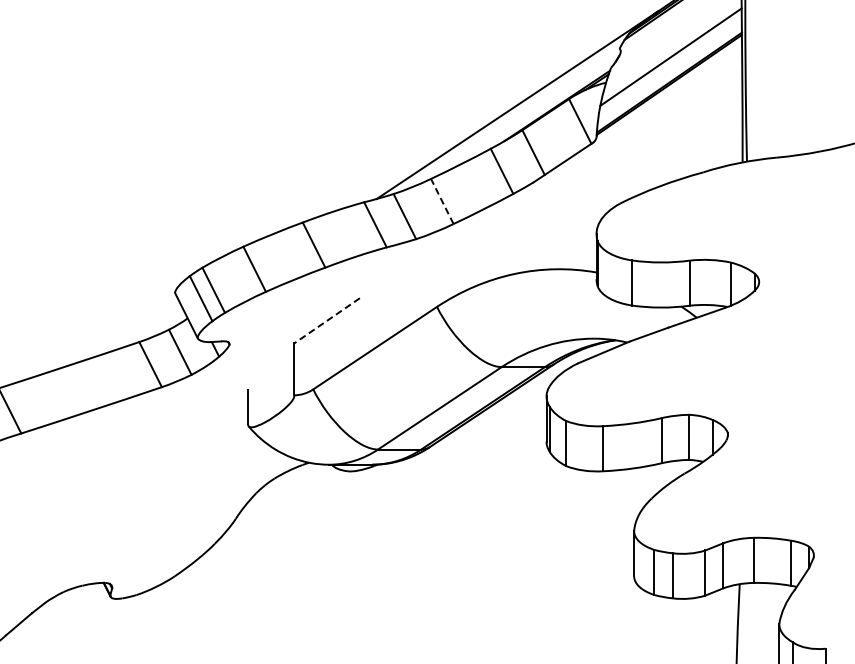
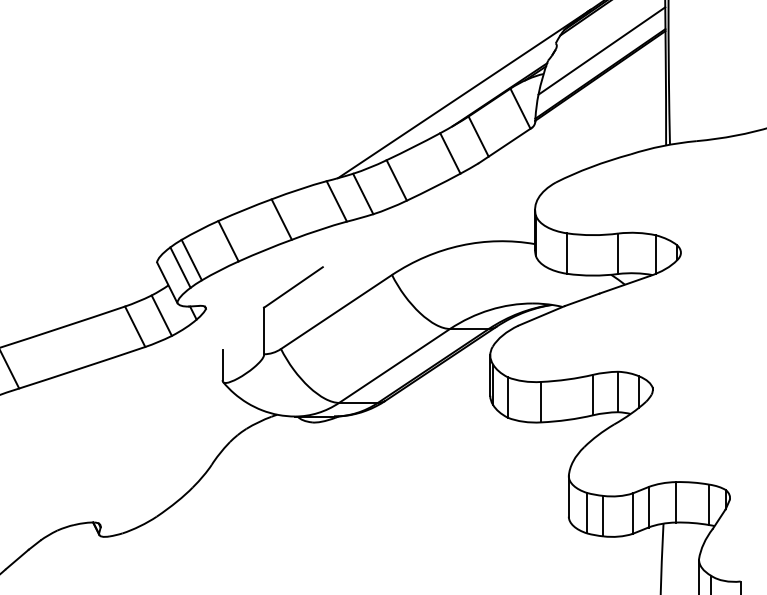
line: (442, 201) -> (396, 180), dashed -> solid
line: (327, 320) -> (293, 287), dashed -> solid

